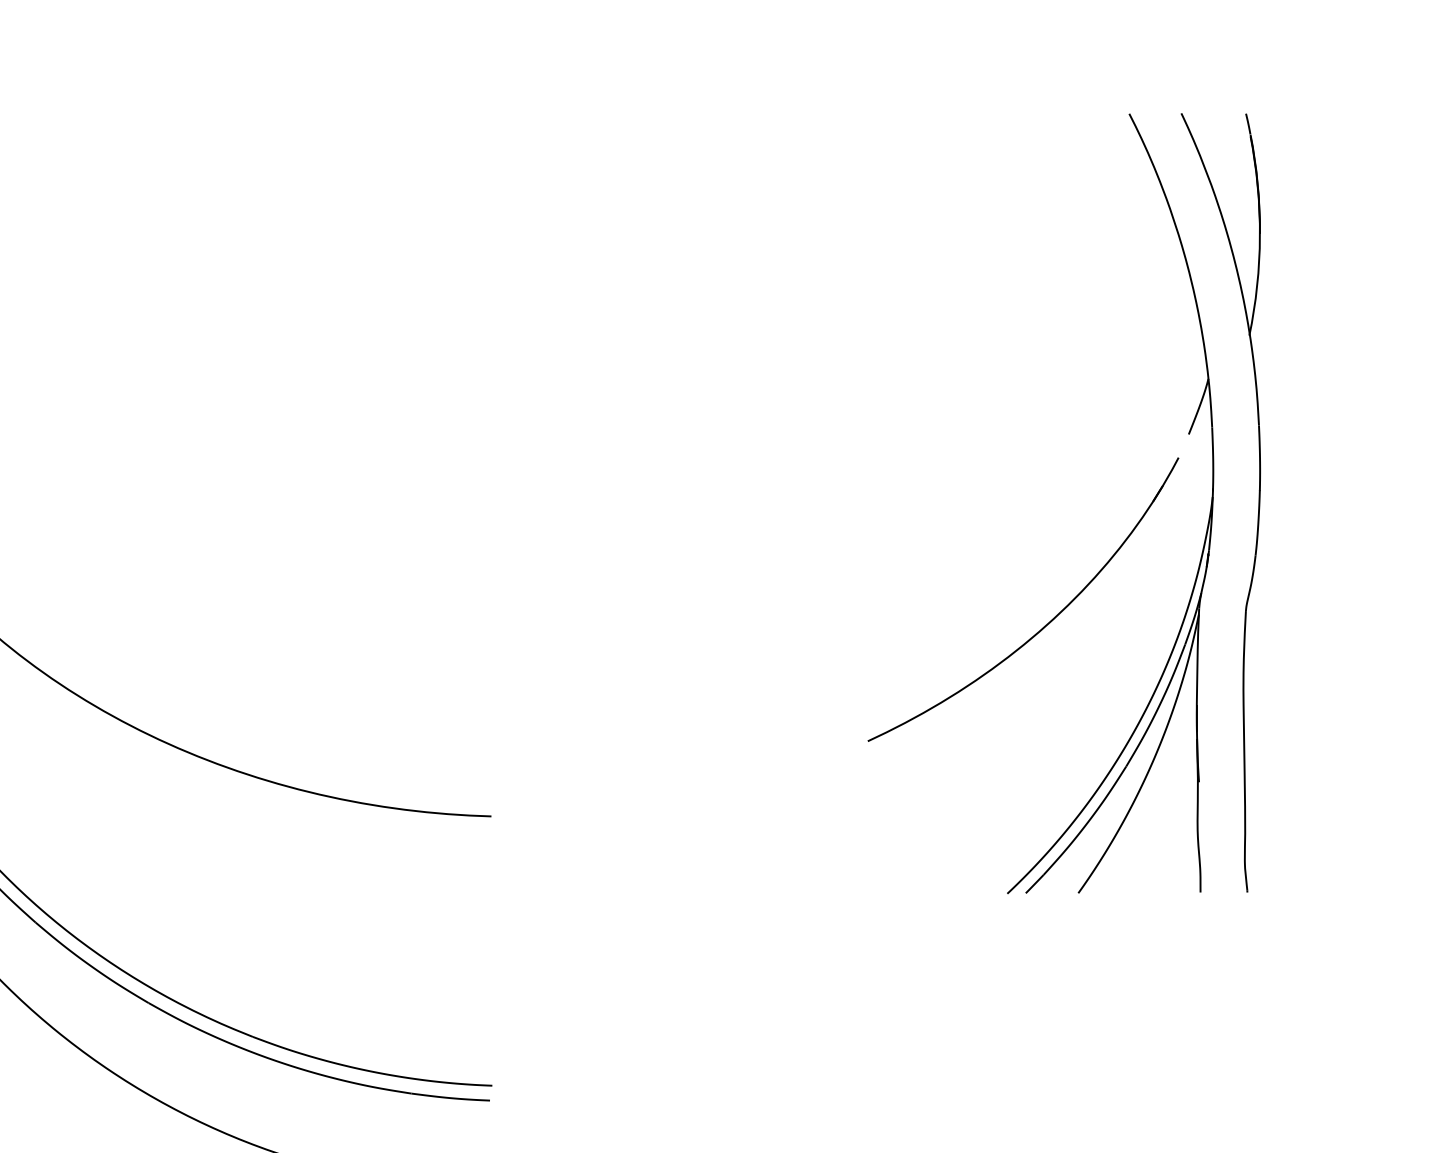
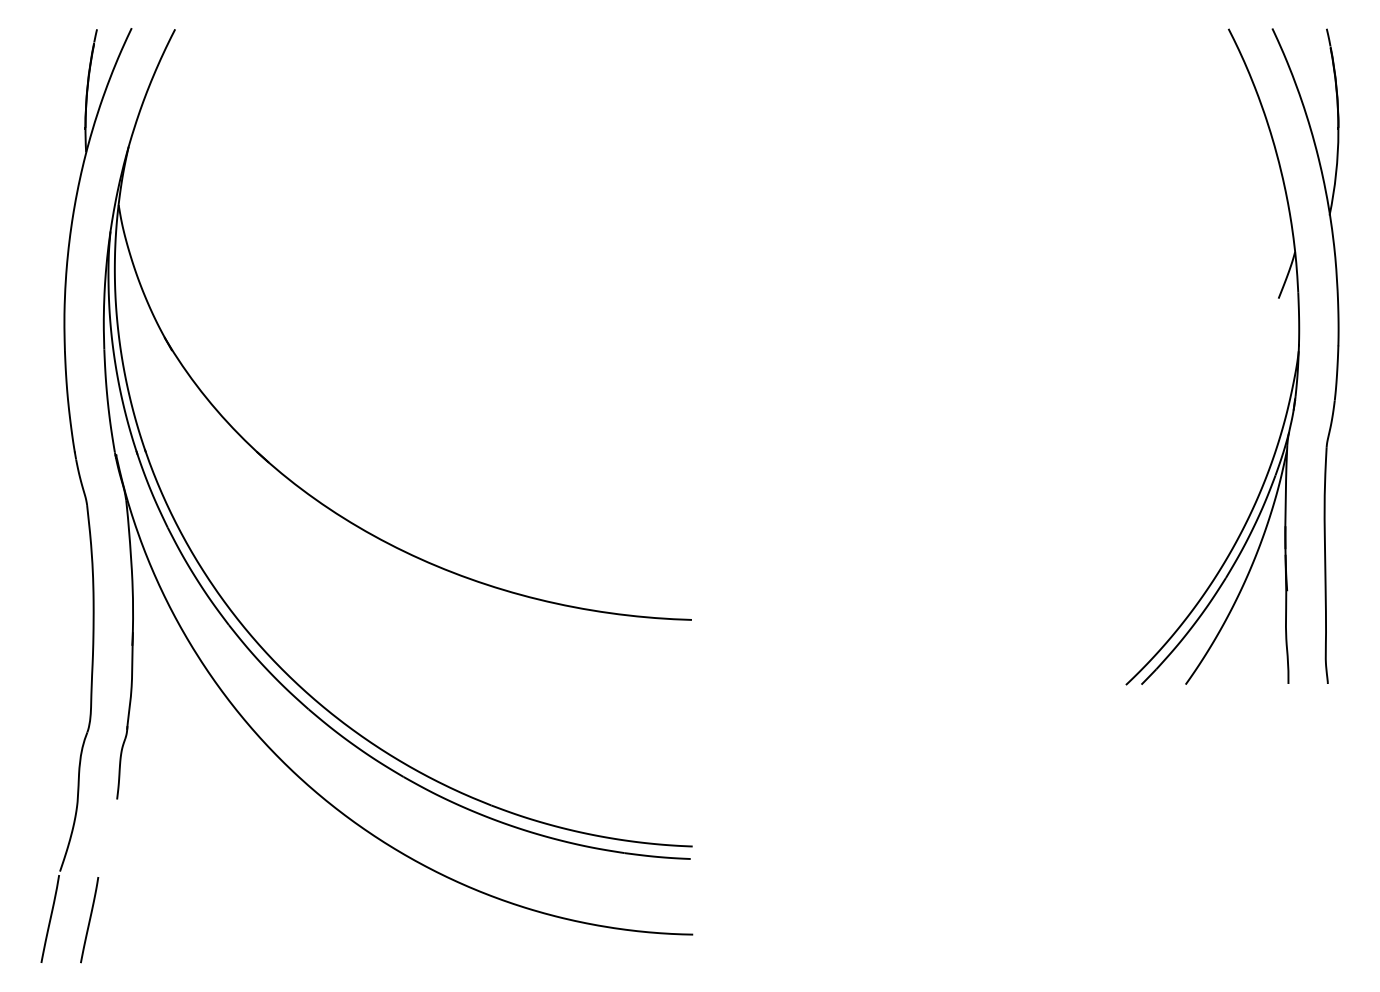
part: (1042, 626) -> (1155, 460), removed

